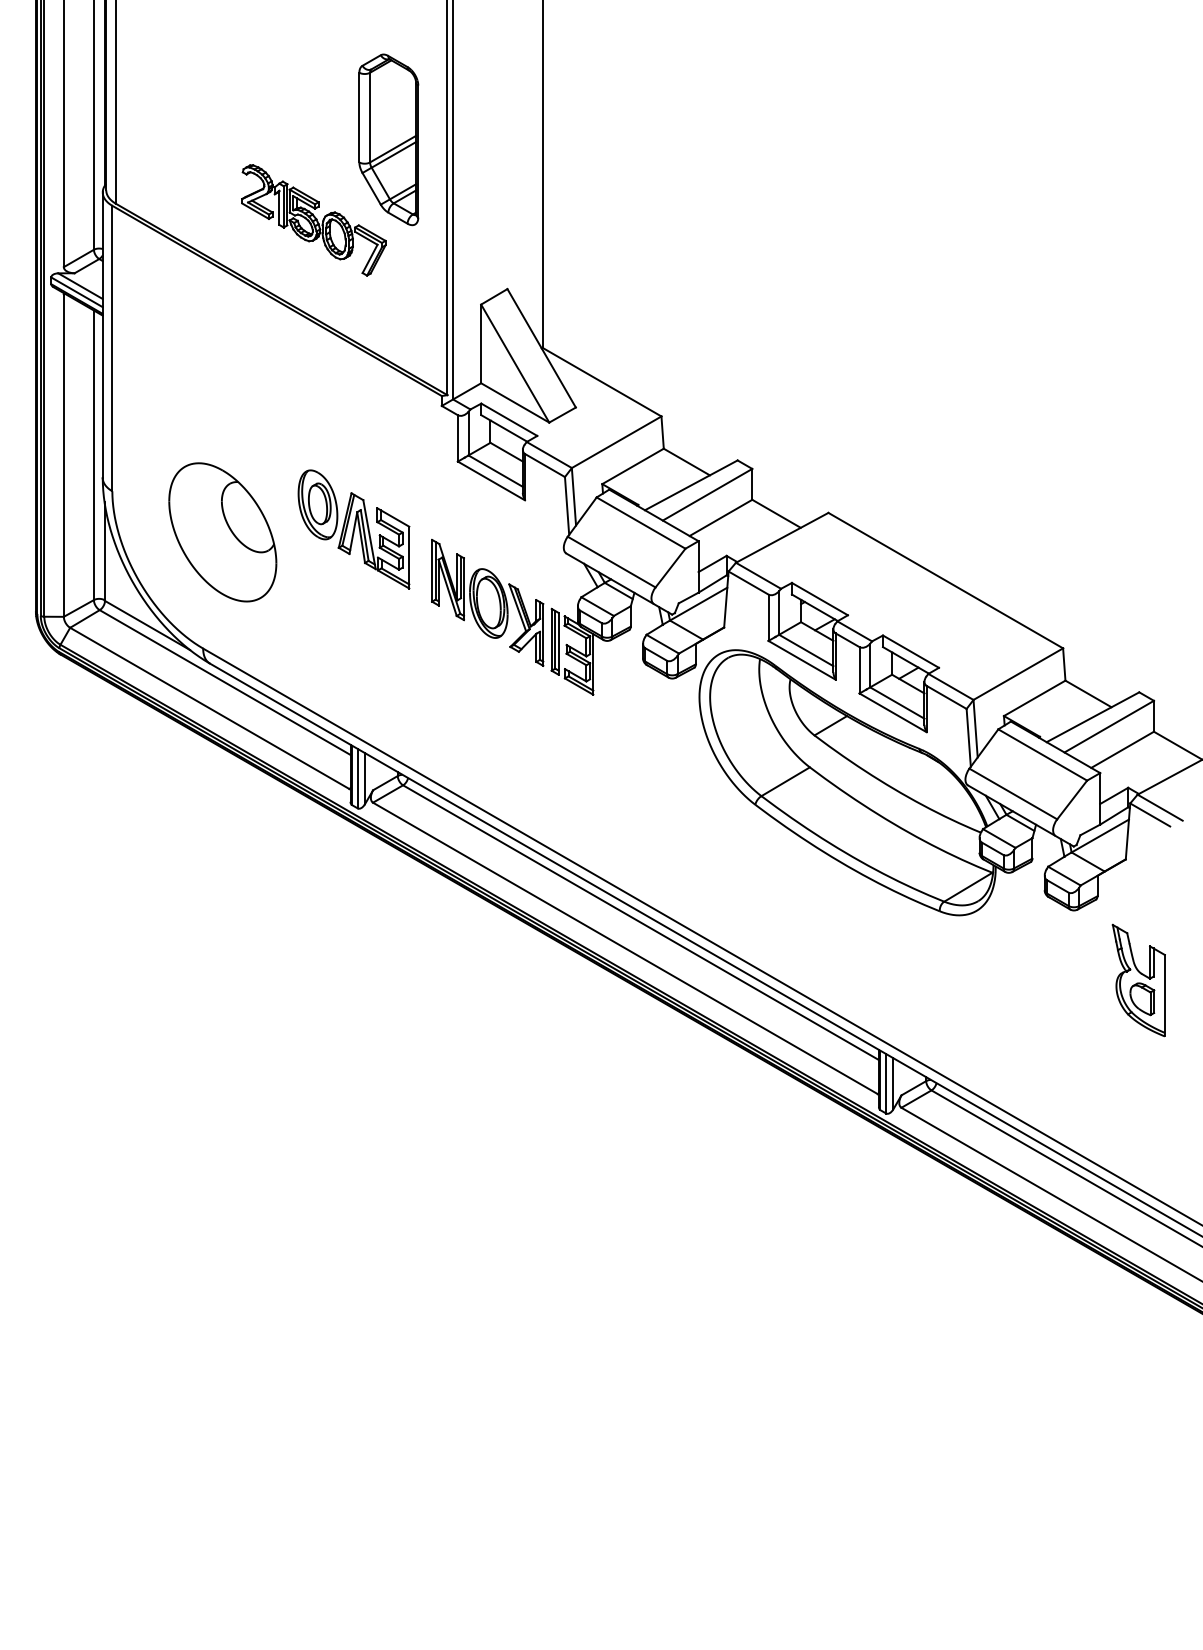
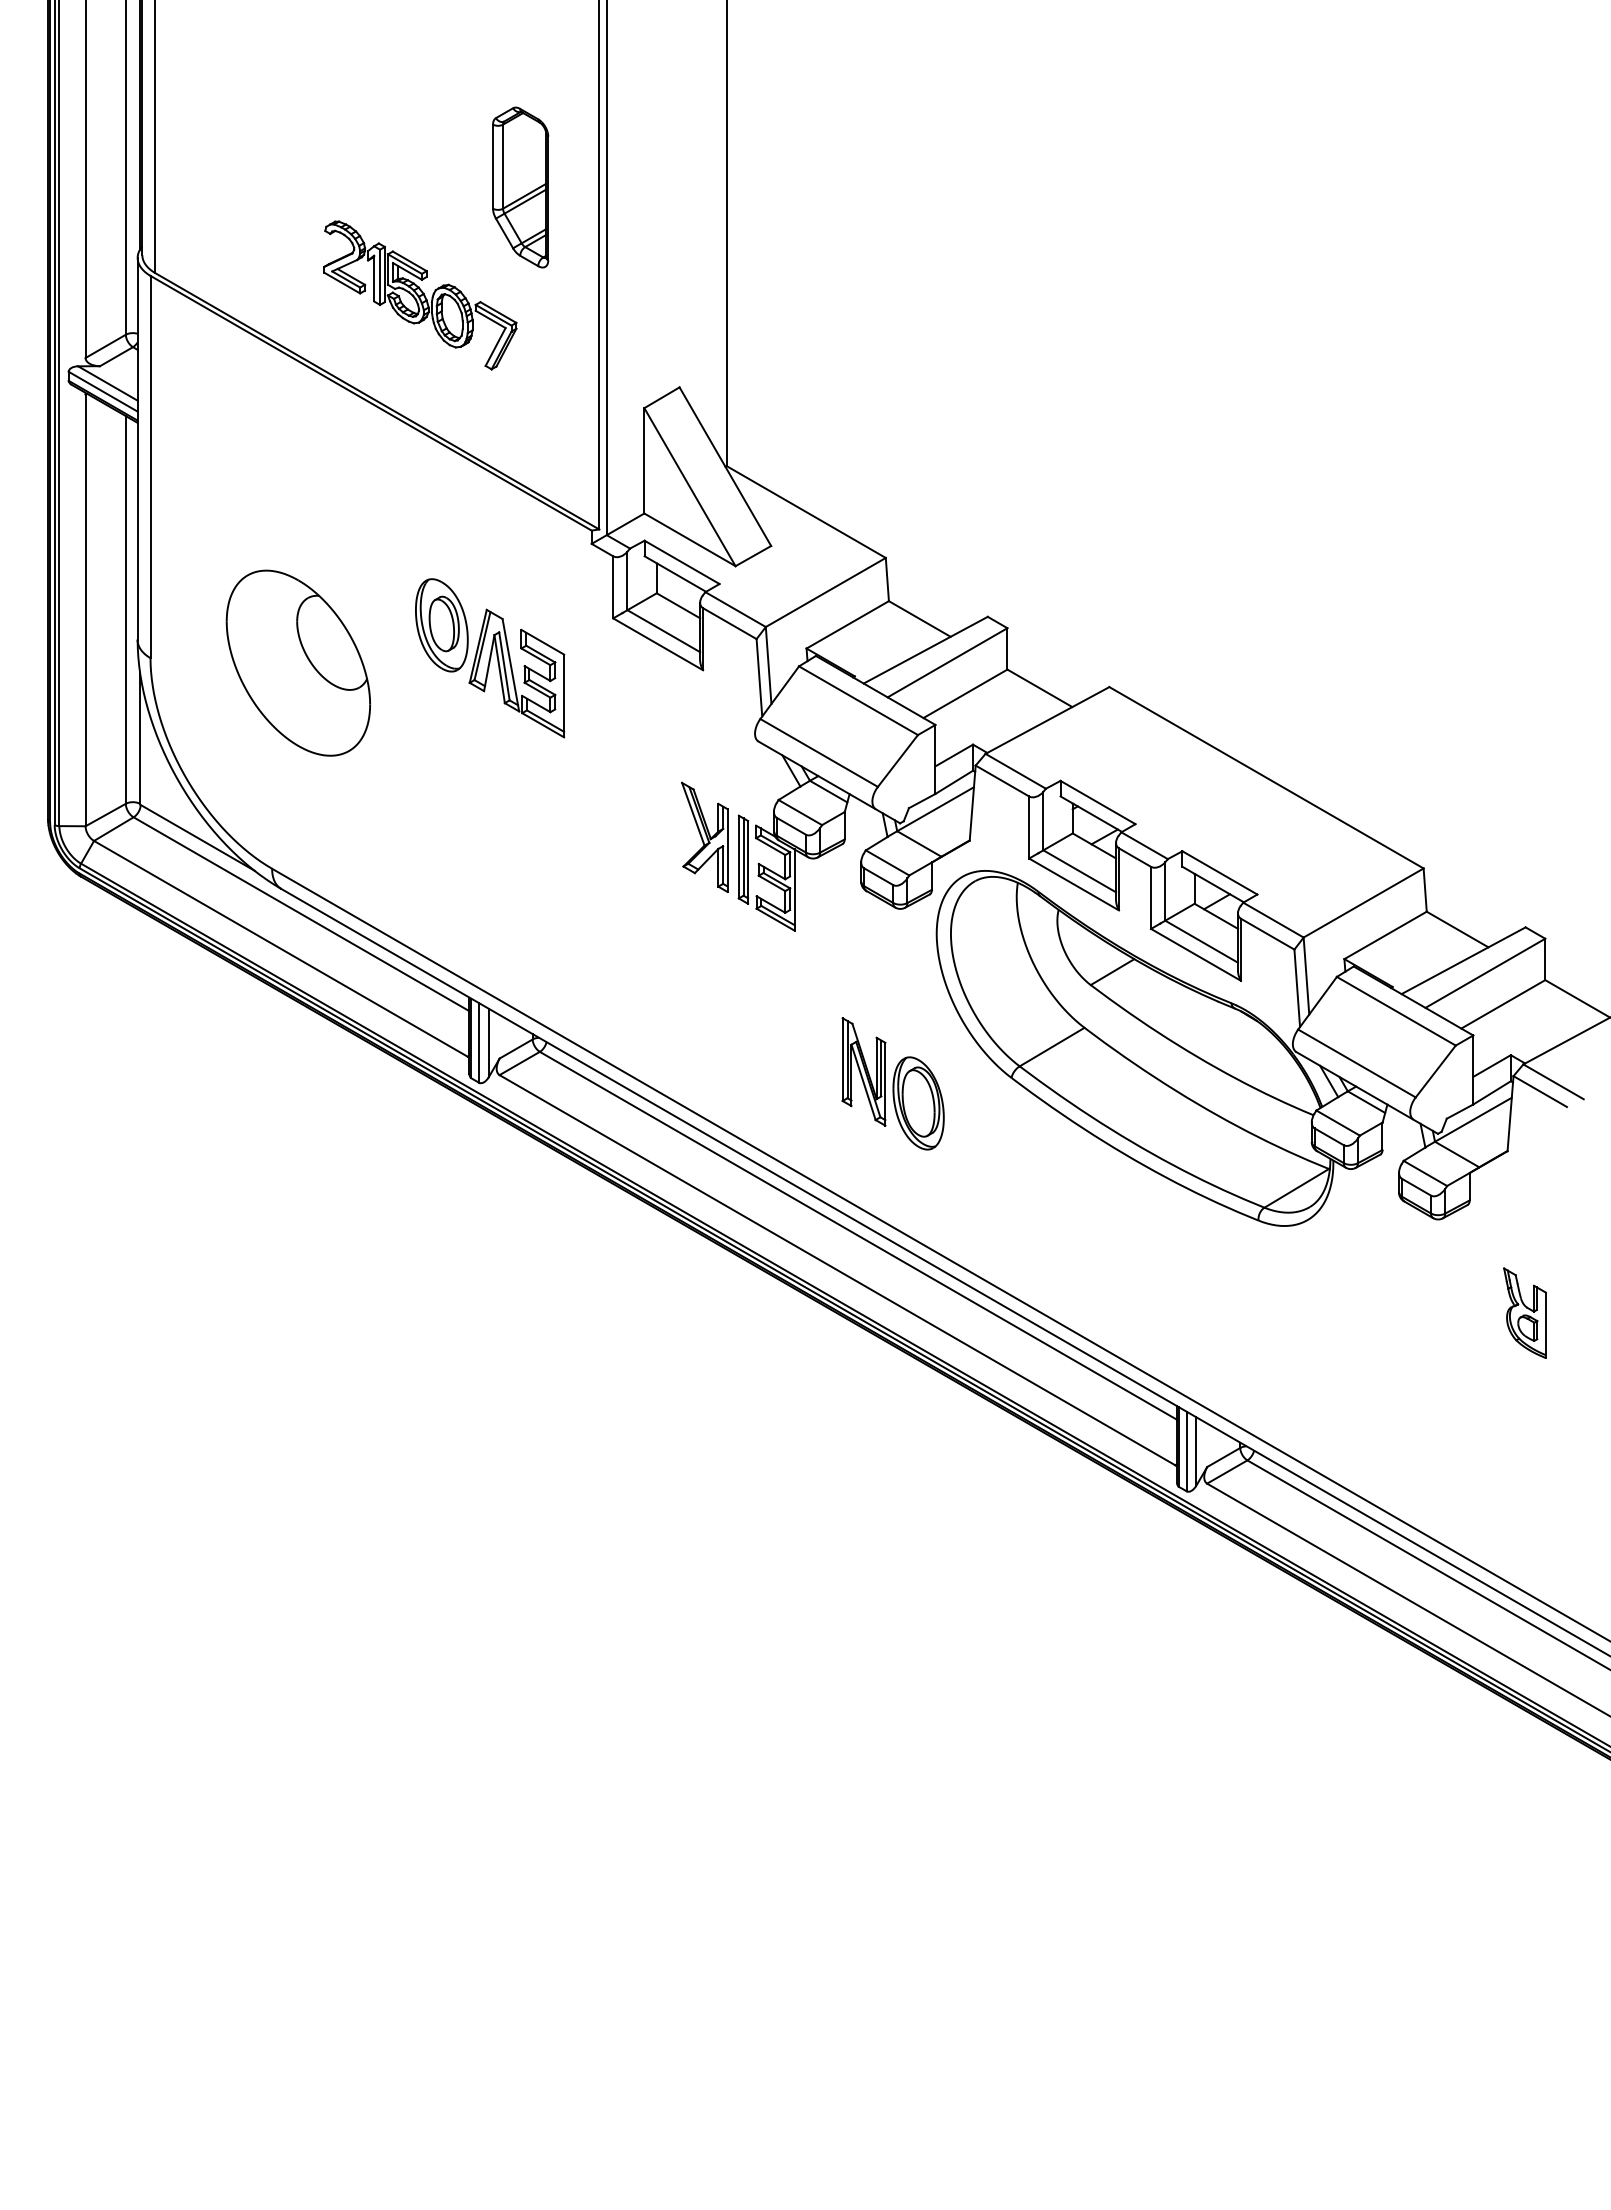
part: (388, 139) -> (520, 187), size x0.7
part: (354, 529) -> (490, 658), moved
part: (222, 531) -> (297, 662), moved
part: (469, 588) -> (892, 1083), moved
part: (1138, 979) -> (1524, 1312), size x0.6

